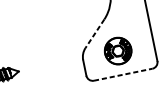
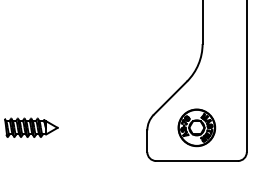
line: (95, 34) -> (170, 98), dashed -> solid
line: (123, 75) -> (197, 161), dashed -> solid

